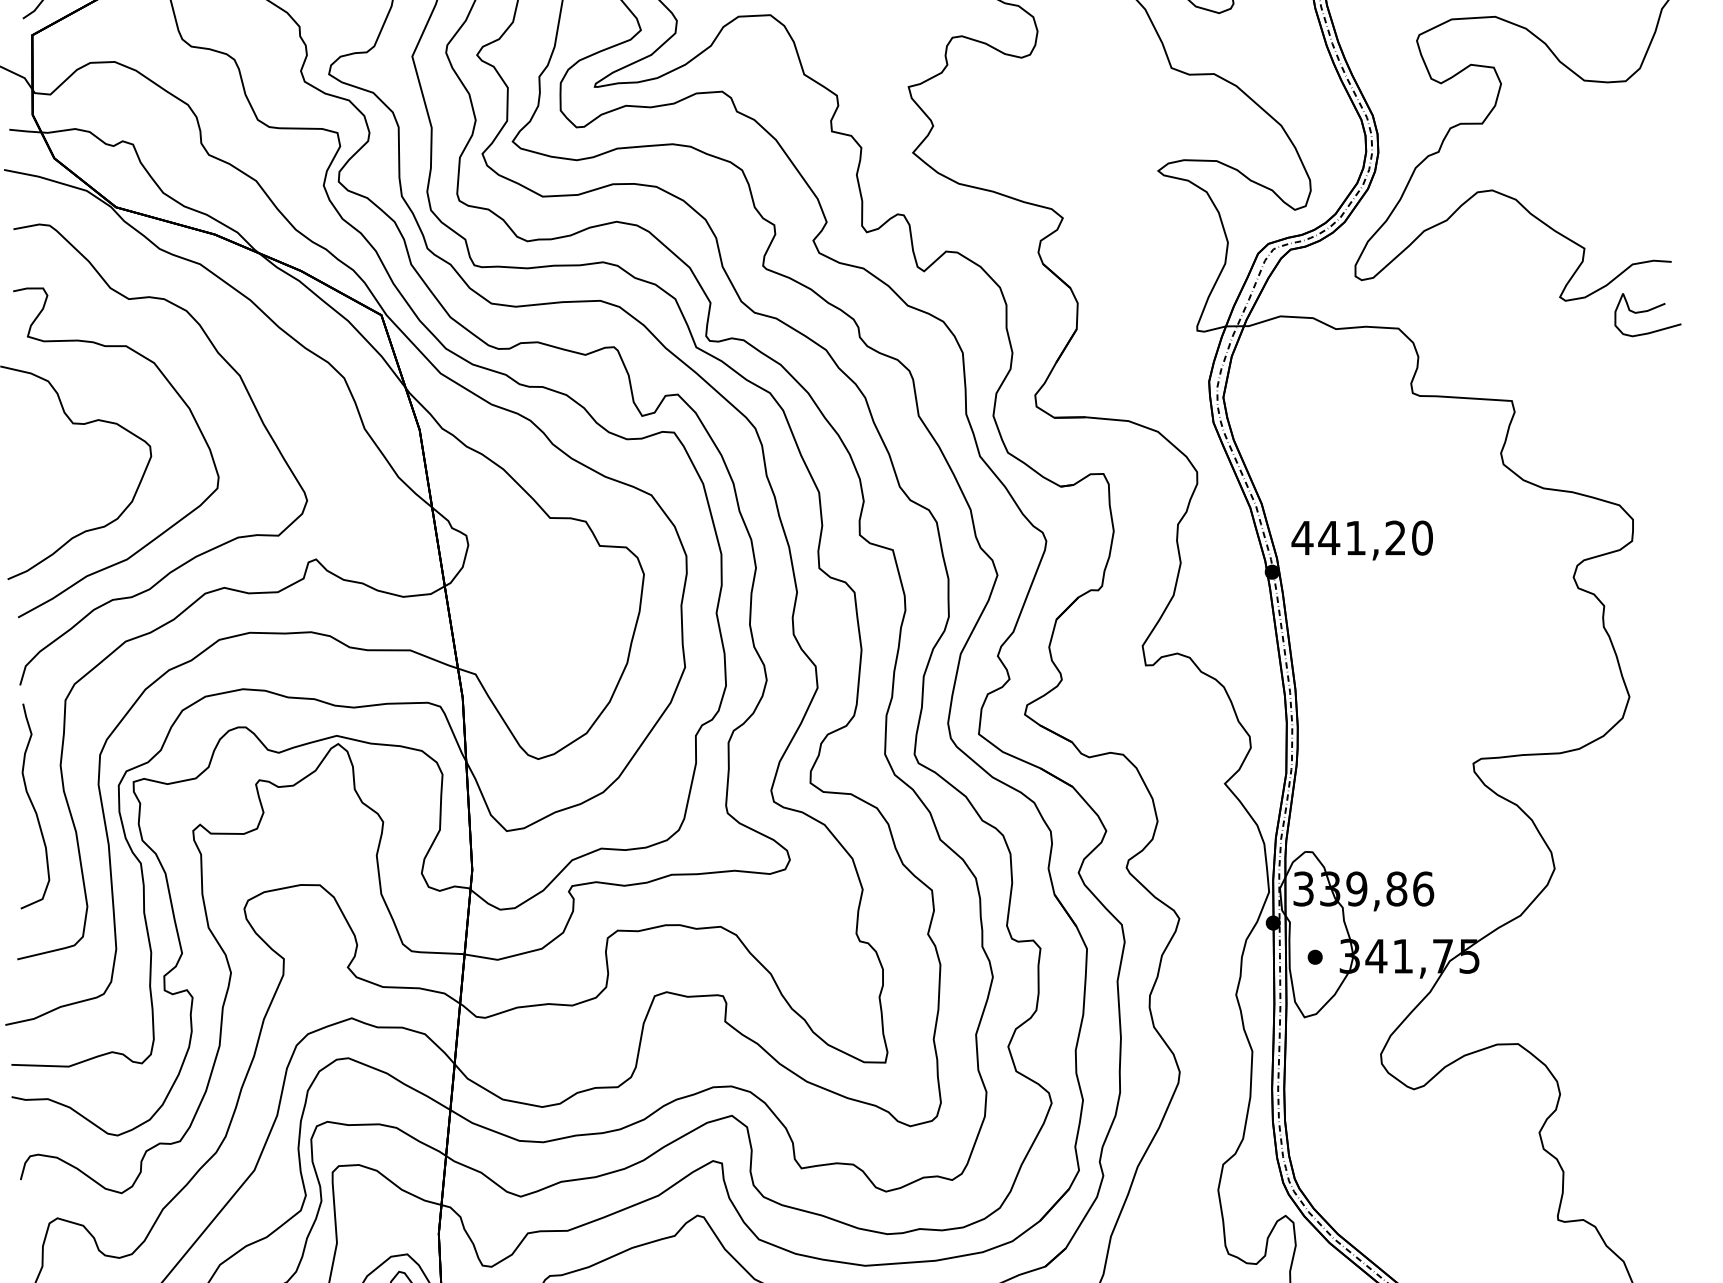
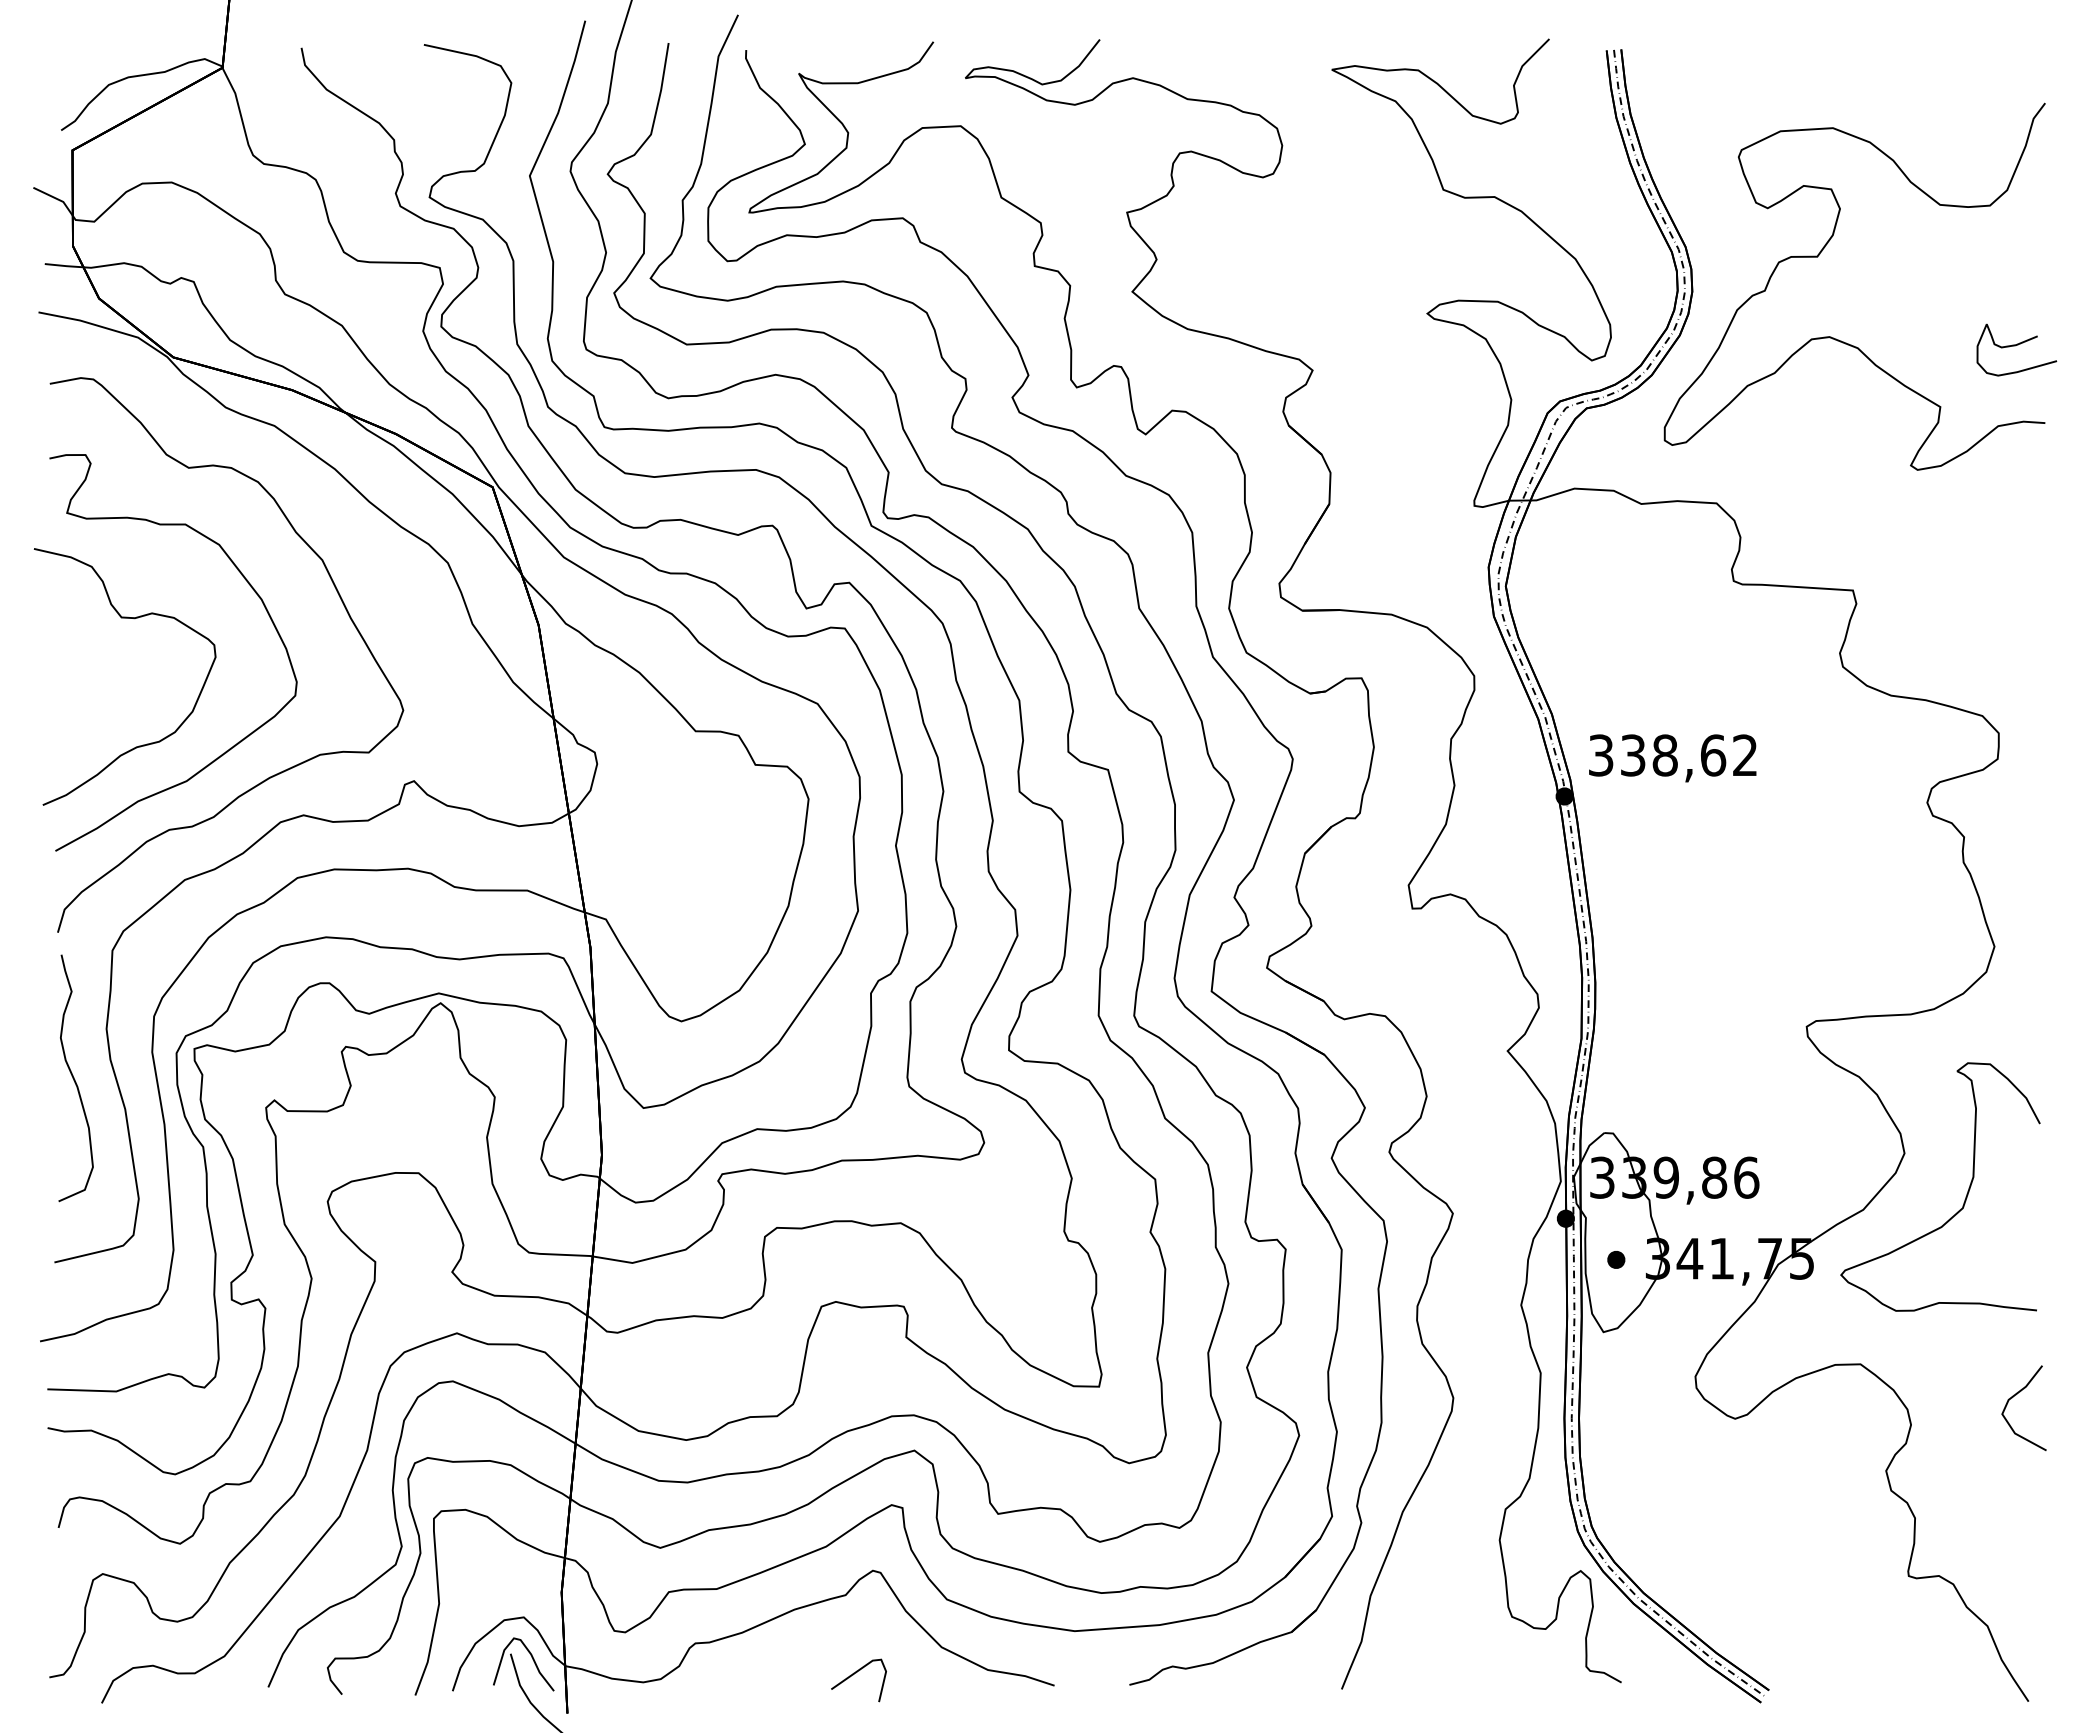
curve: (1646, 312) -> (2015, 346), moved
text: (1361, 538) -> (1672, 755), 441,20 -> 338,62
curve: (1606, 902) -> (1966, 1193), added
curve: (1647, 1069) -> (2016, 1395), added

